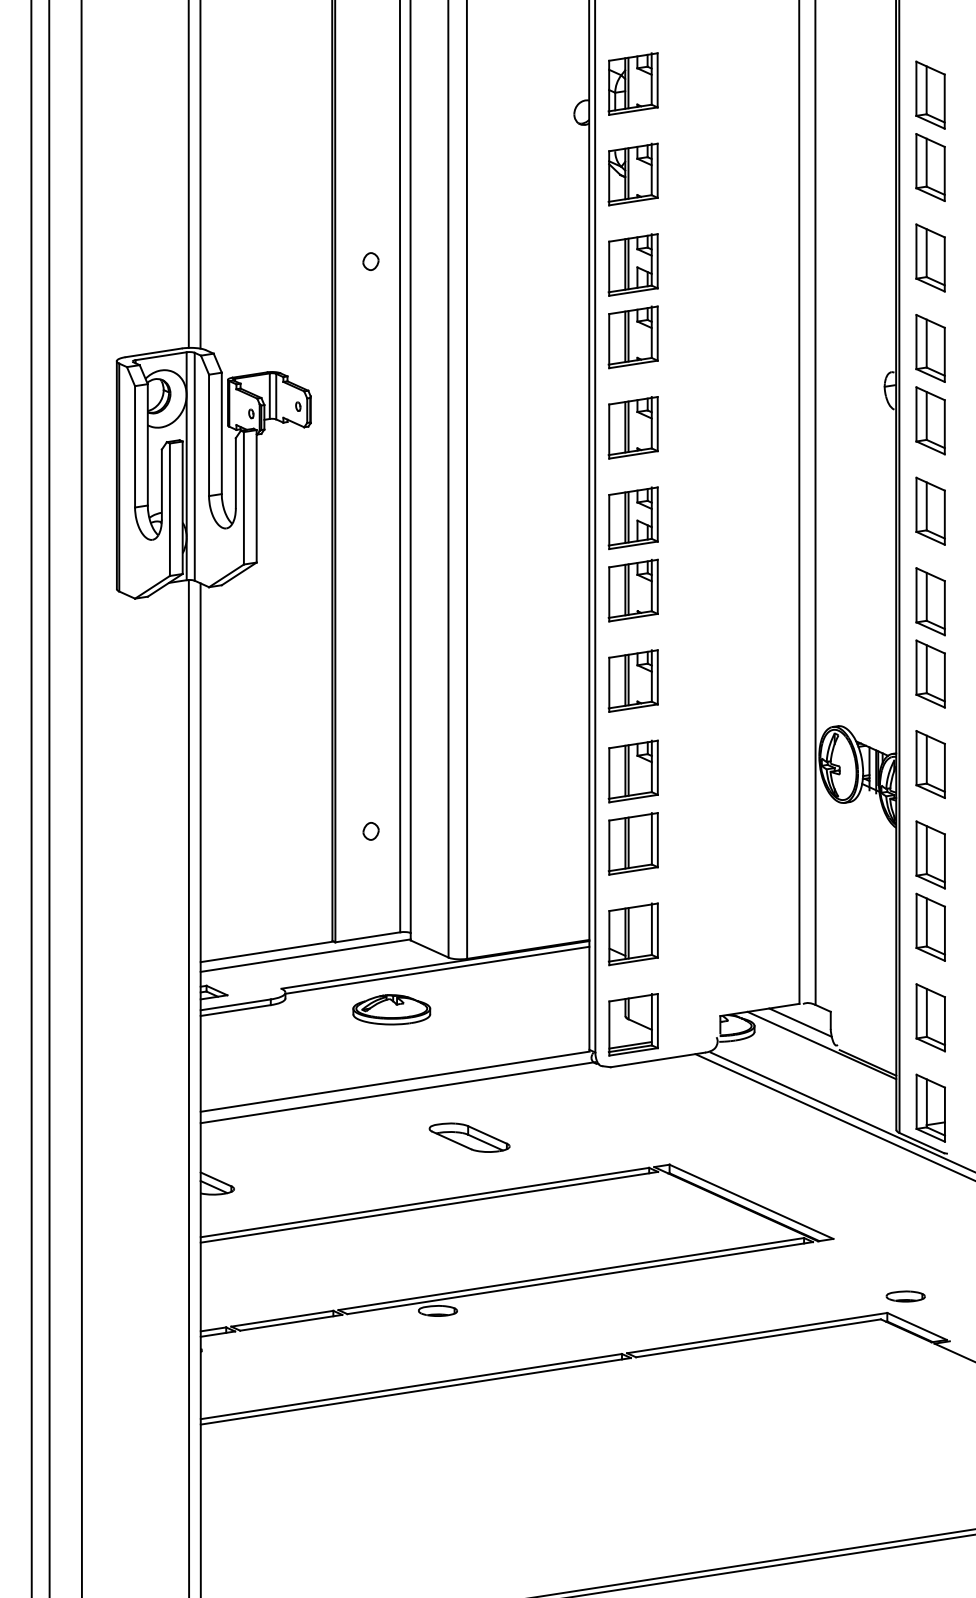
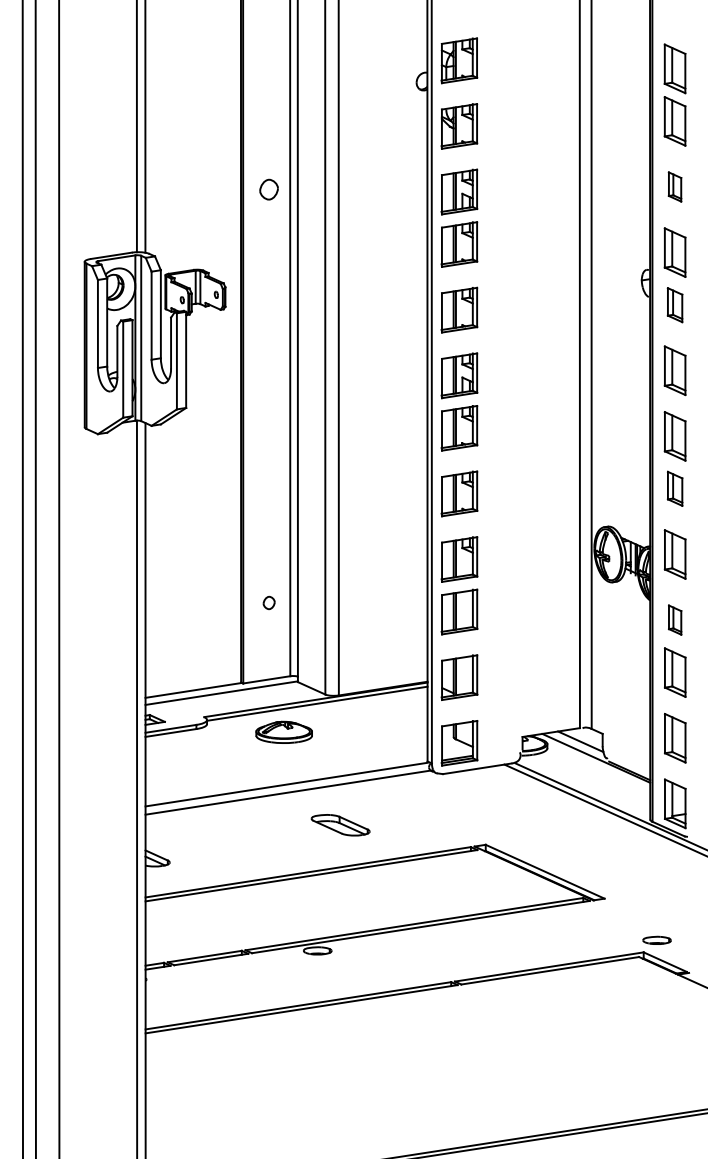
part: (930, 257) -> (675, 186), size x0.6
part: (370, 261) -> (268, 189), size x1.6
part: (930, 420) -> (675, 304), size x0.7
part: (930, 673) -> (675, 488), size x0.7
part: (930, 854) -> (675, 619), size x0.6

